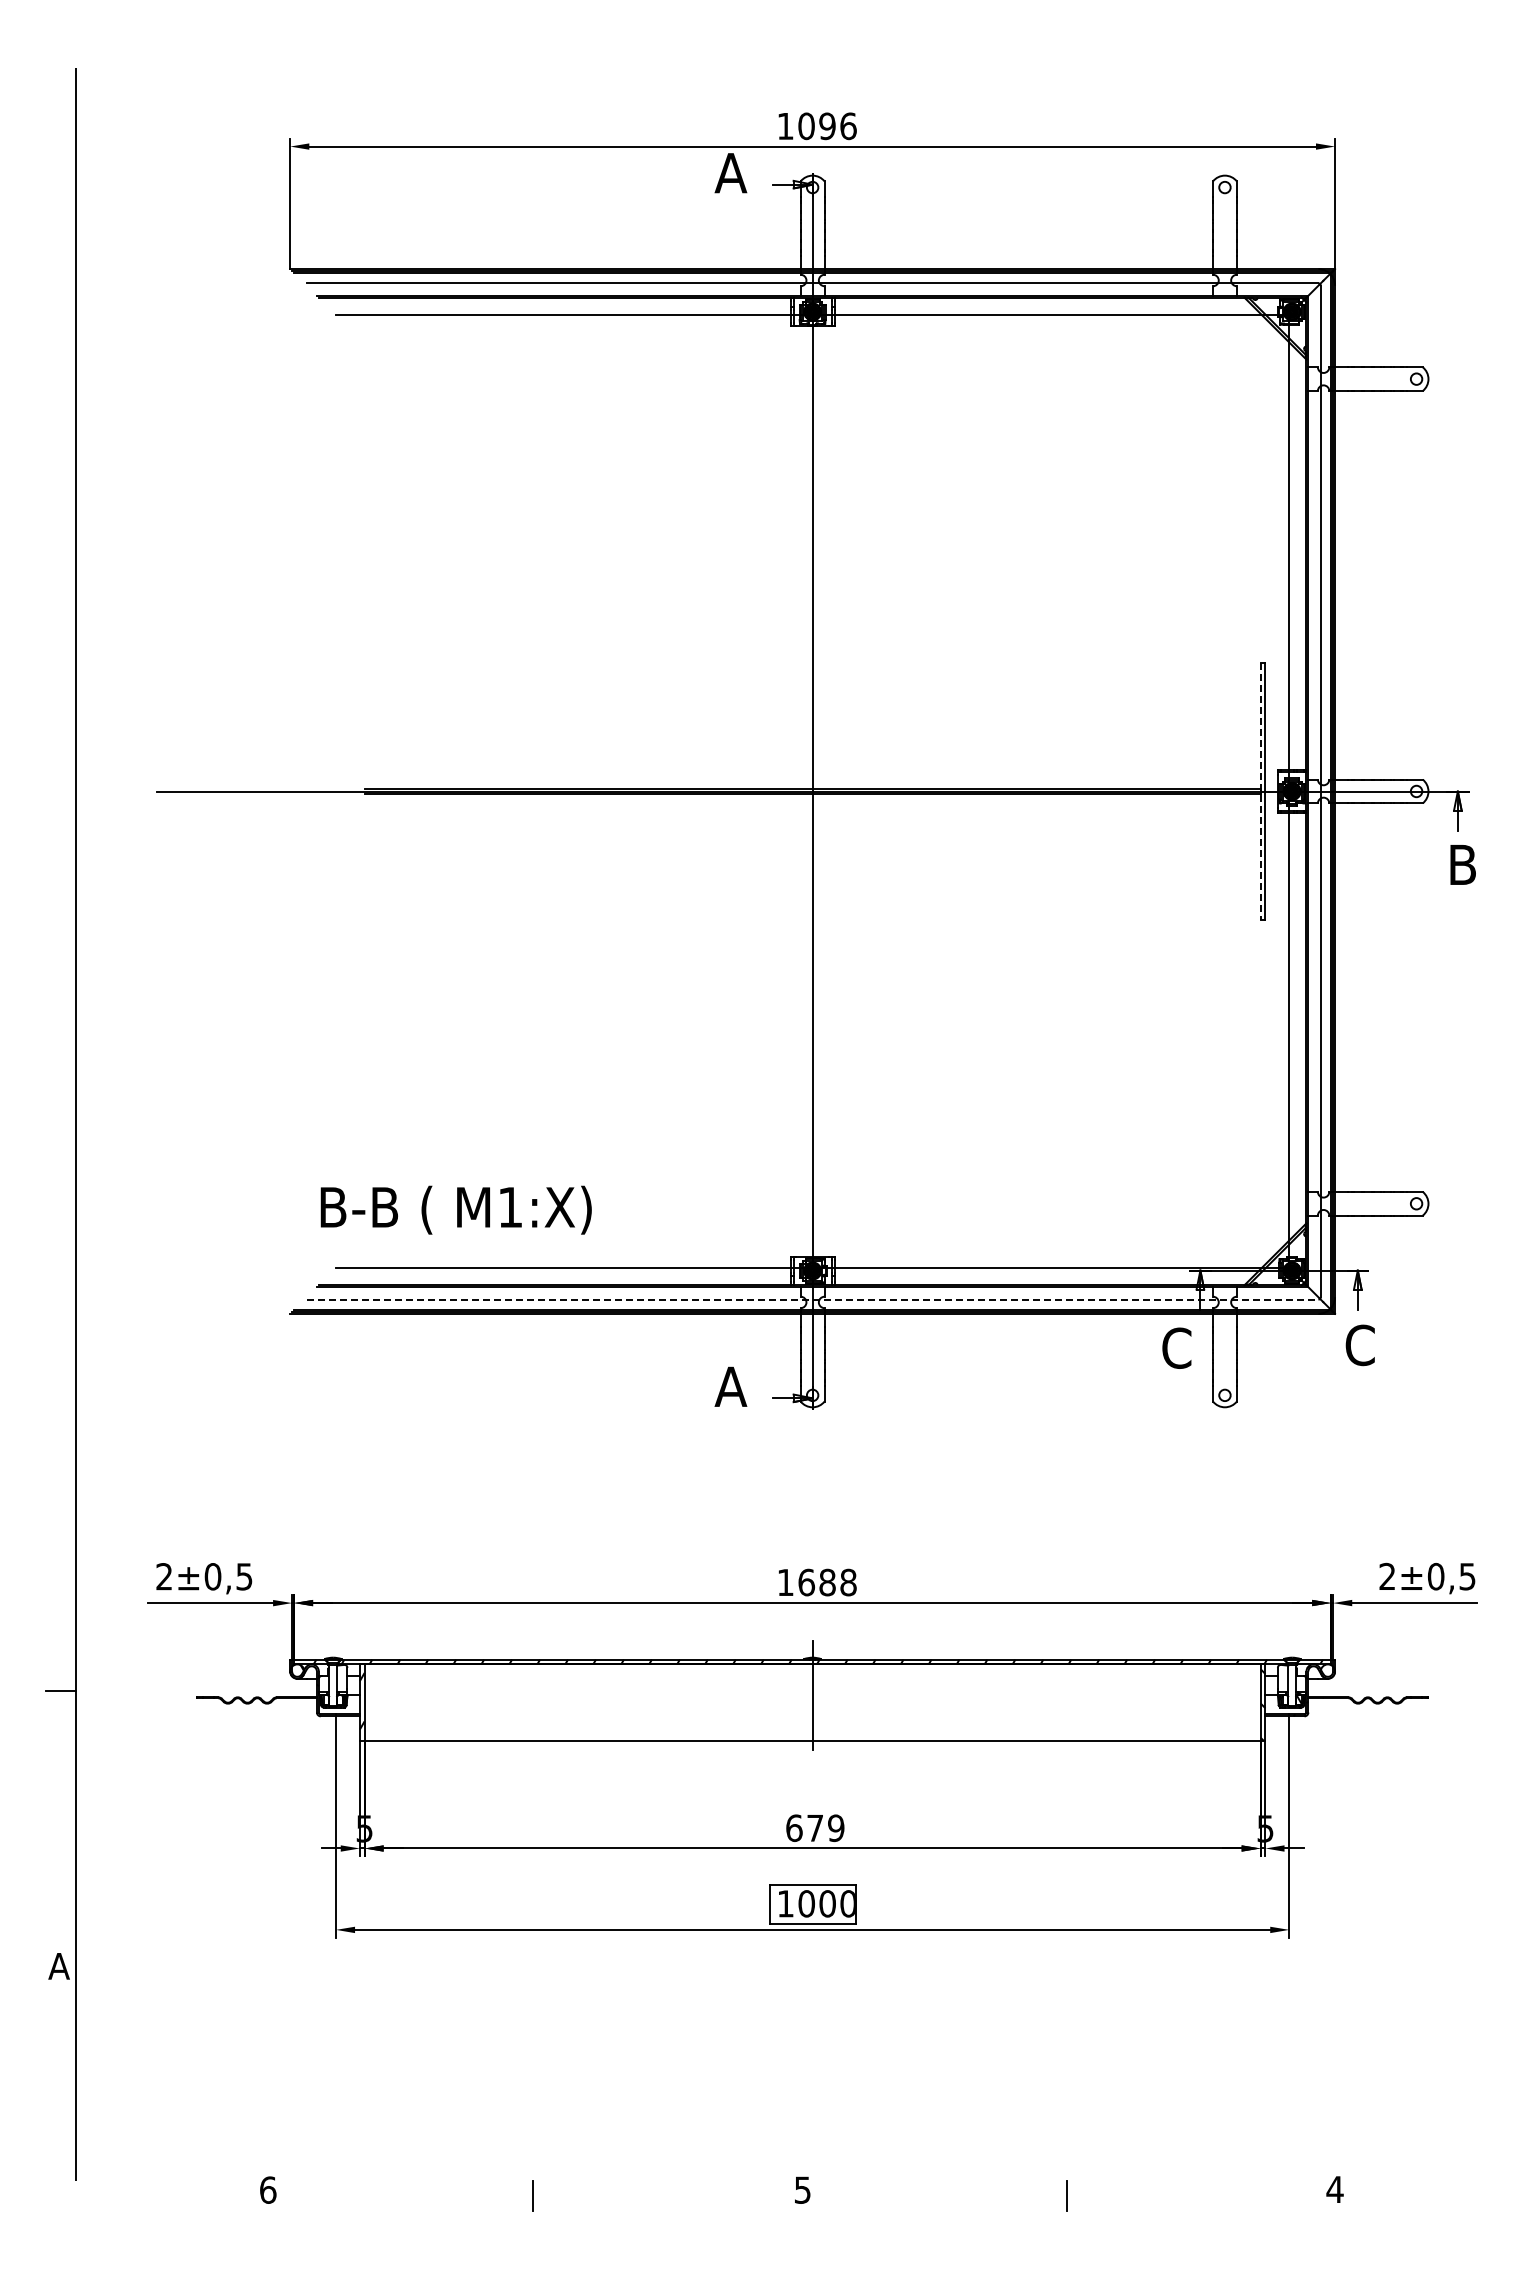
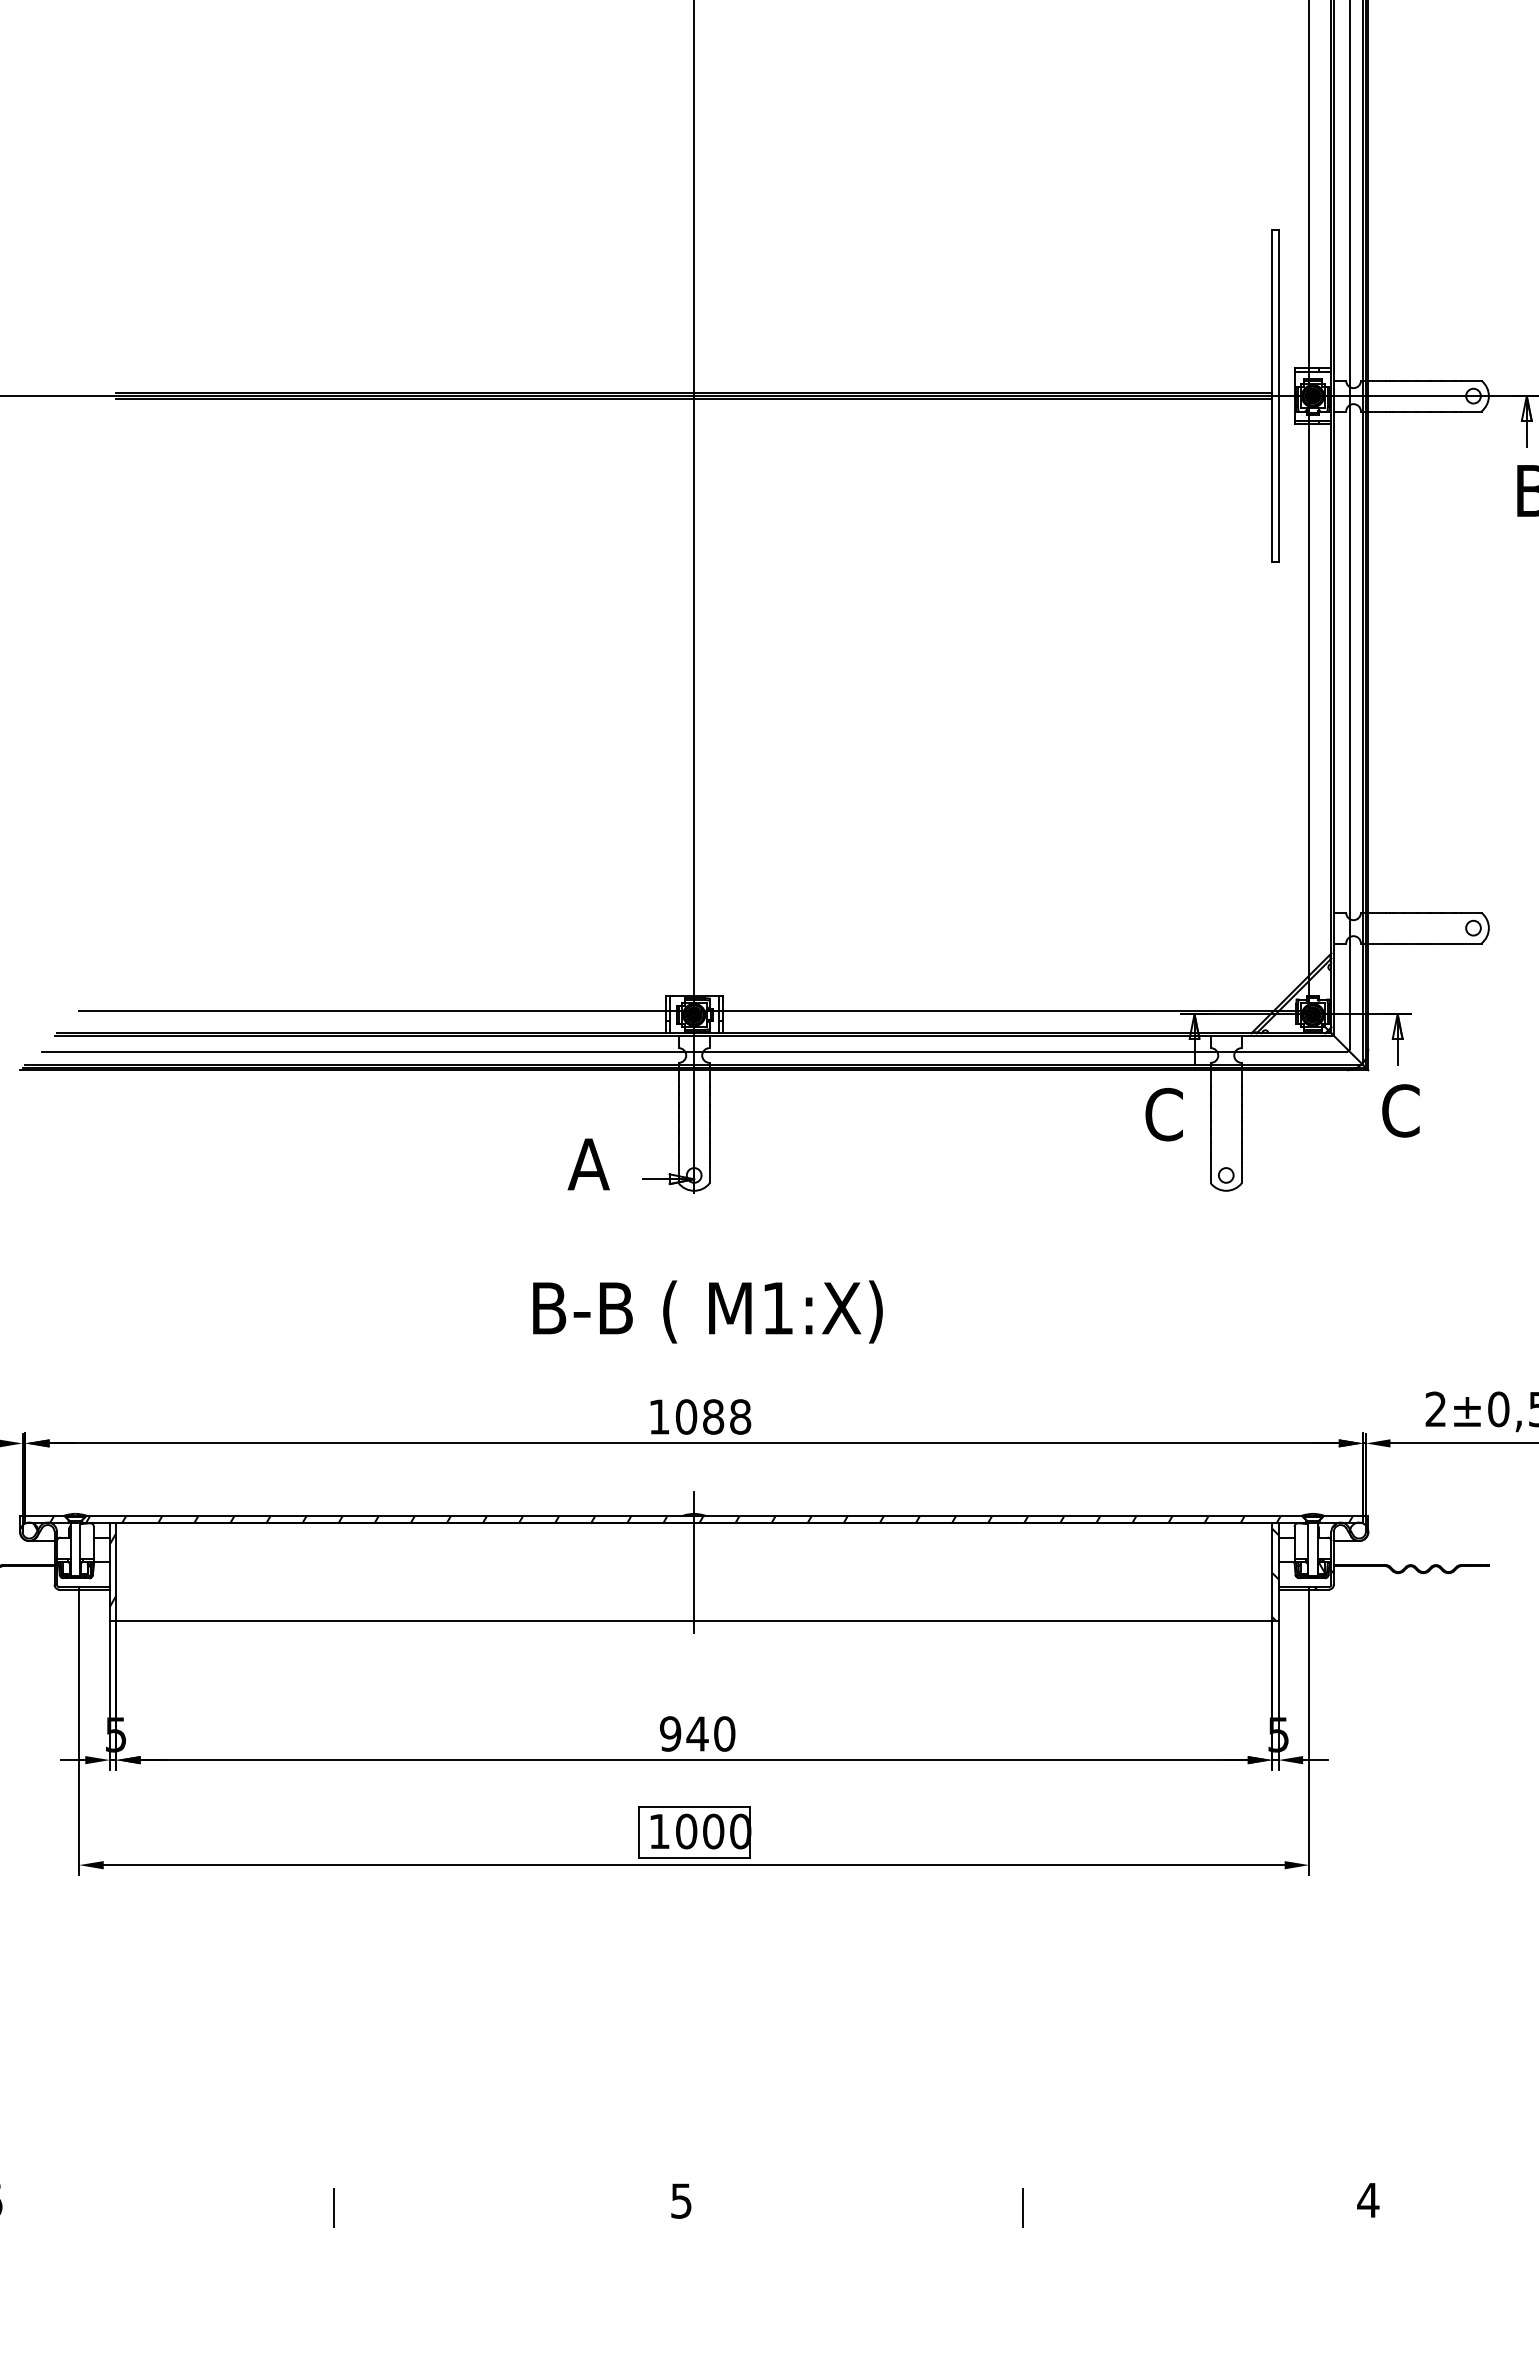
line: (1260, 791) -> (1272, 396), dashed -> solid
text: (455, 1209) -> (706, 1311), moved
line: (812, 1299) -> (694, 1051), dashed -> solid
text: (806, 1582) -> (686, 1416), 1688 -> 1088
text: (815, 1828) -> (697, 1734), 679 -> 940

